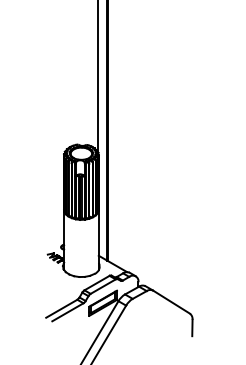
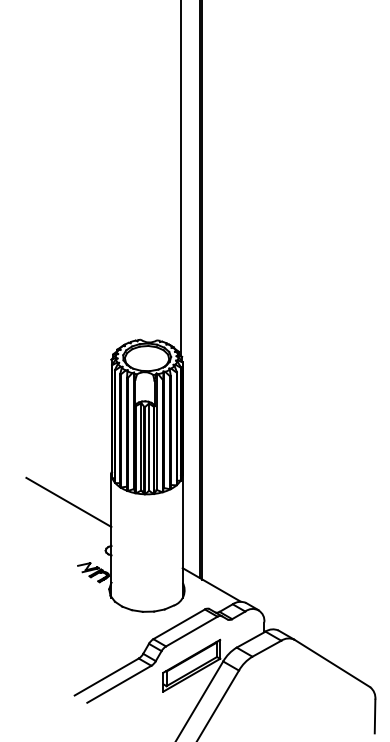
line: (43, 223) -> (69, 501), added

